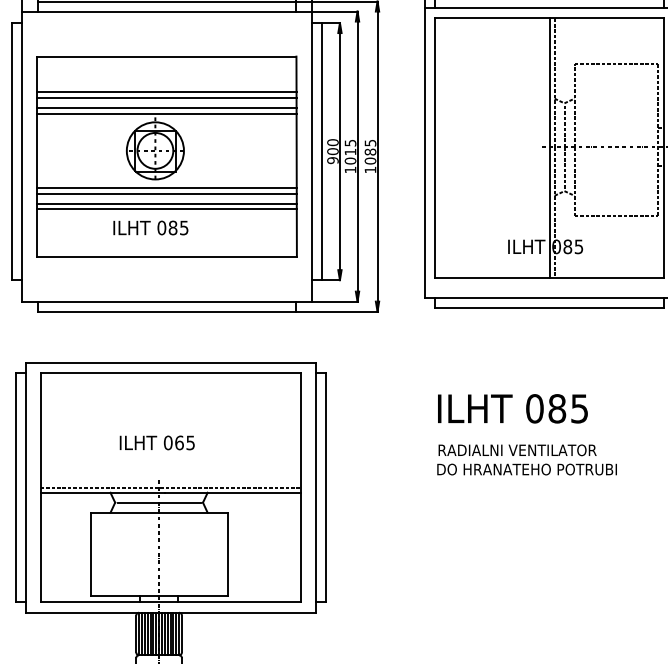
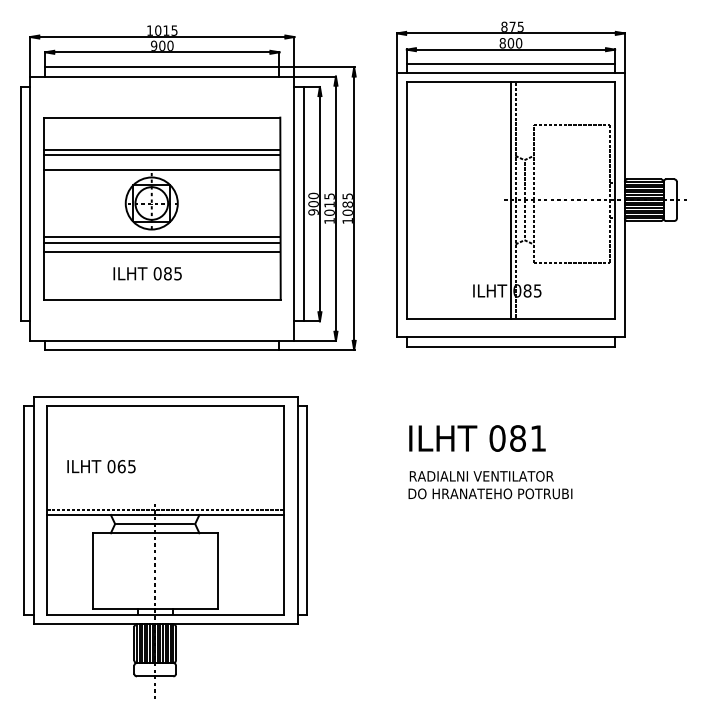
line: (166, 108) -> (161, 164), removed
line: (166, 209) -> (161, 256), removed
text: (578, 408) -> (537, 438), 085 -> 081
text: (157, 442) -> (101, 466), moved

